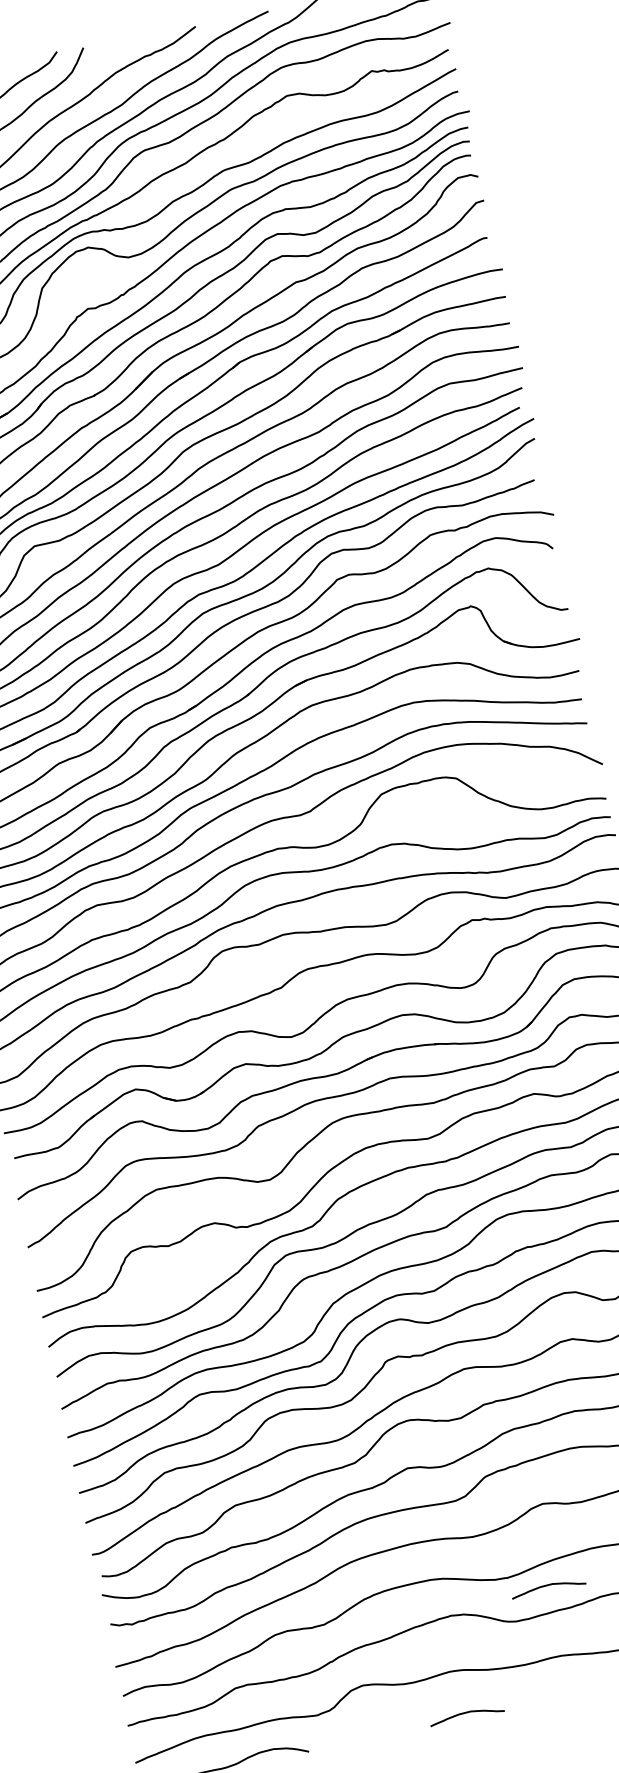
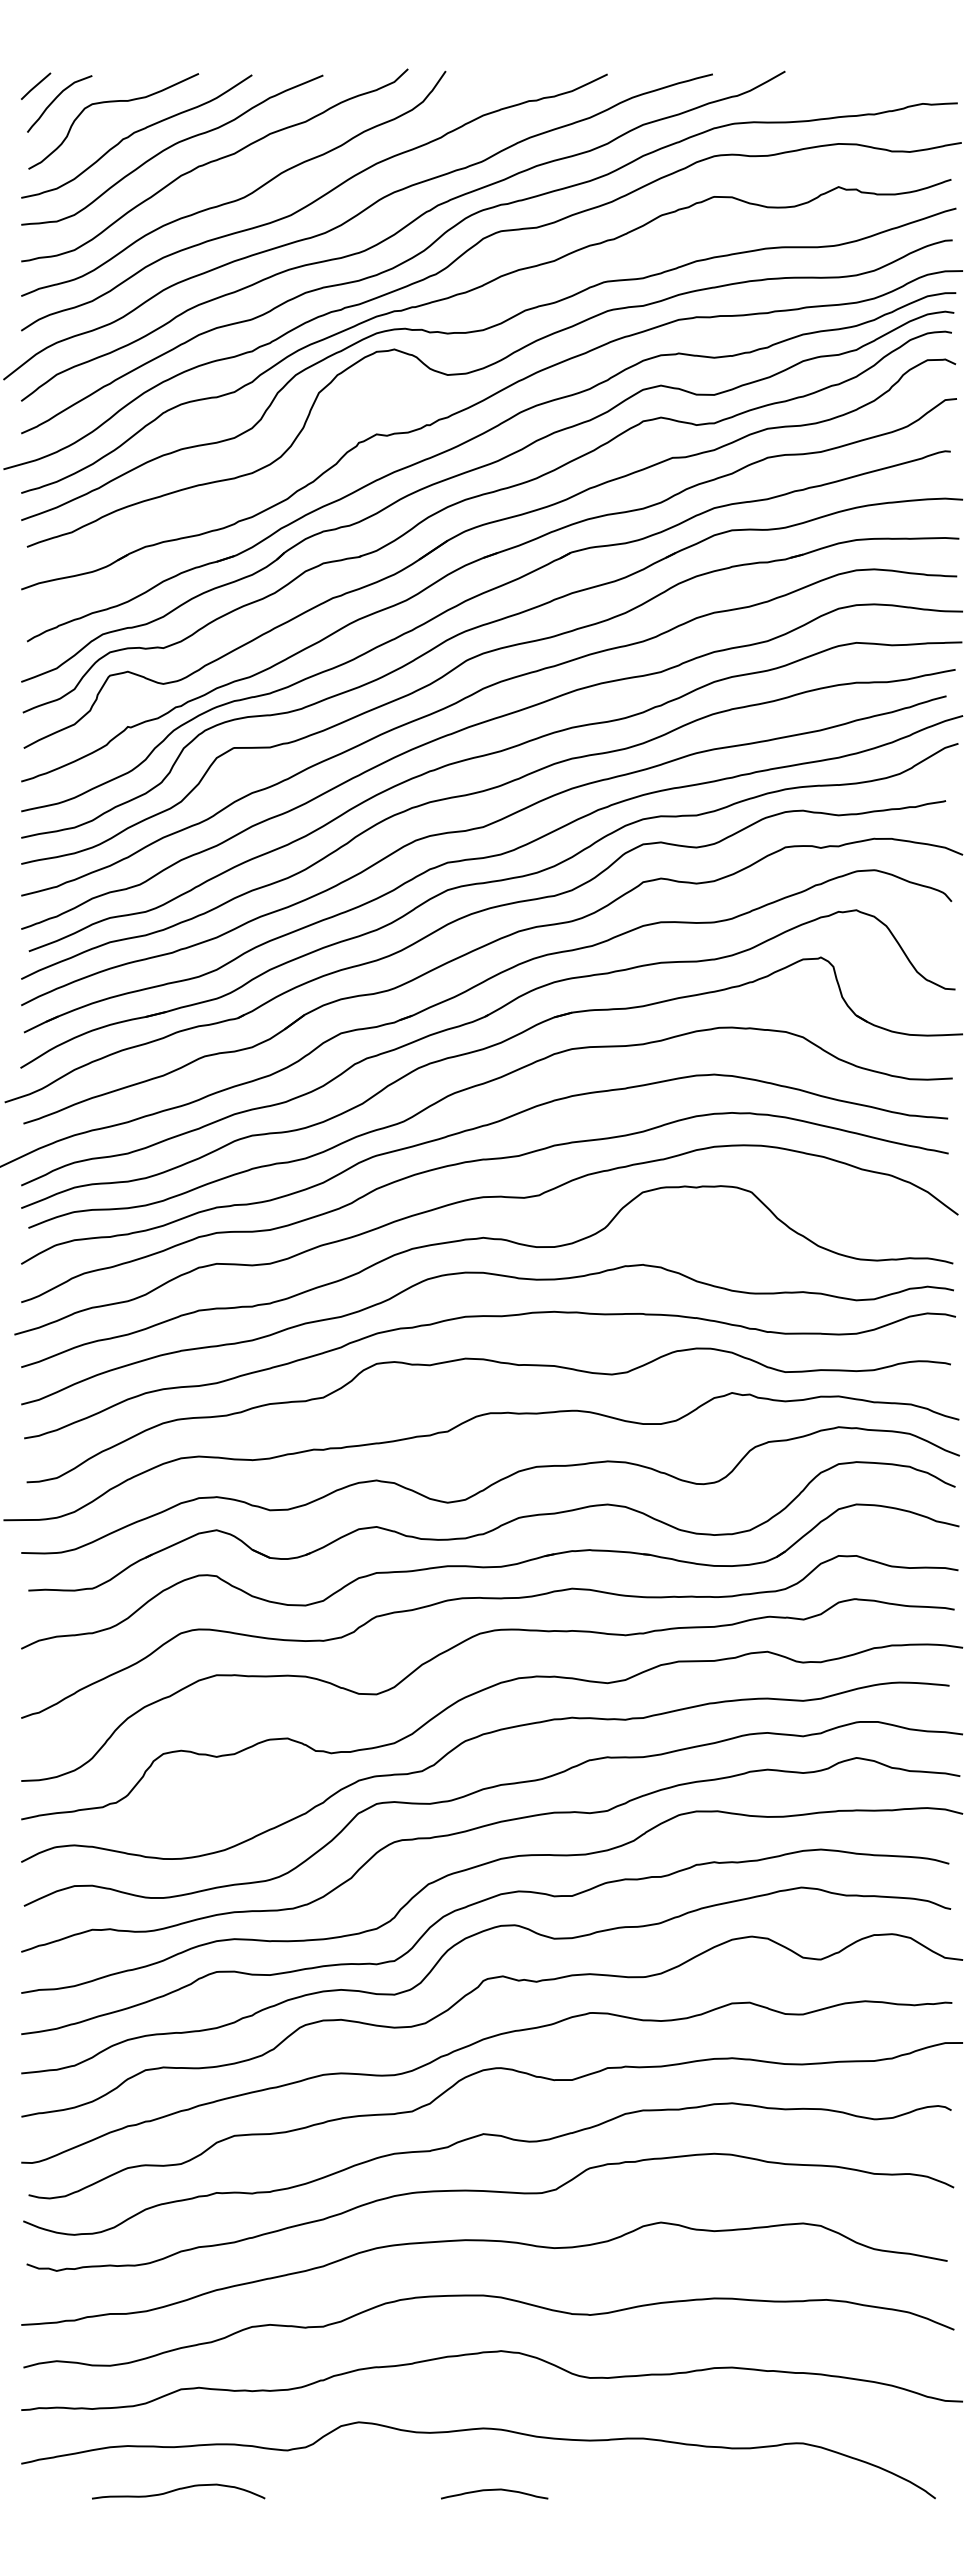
curve: (548, 1585) -> (644, 2337), removed

